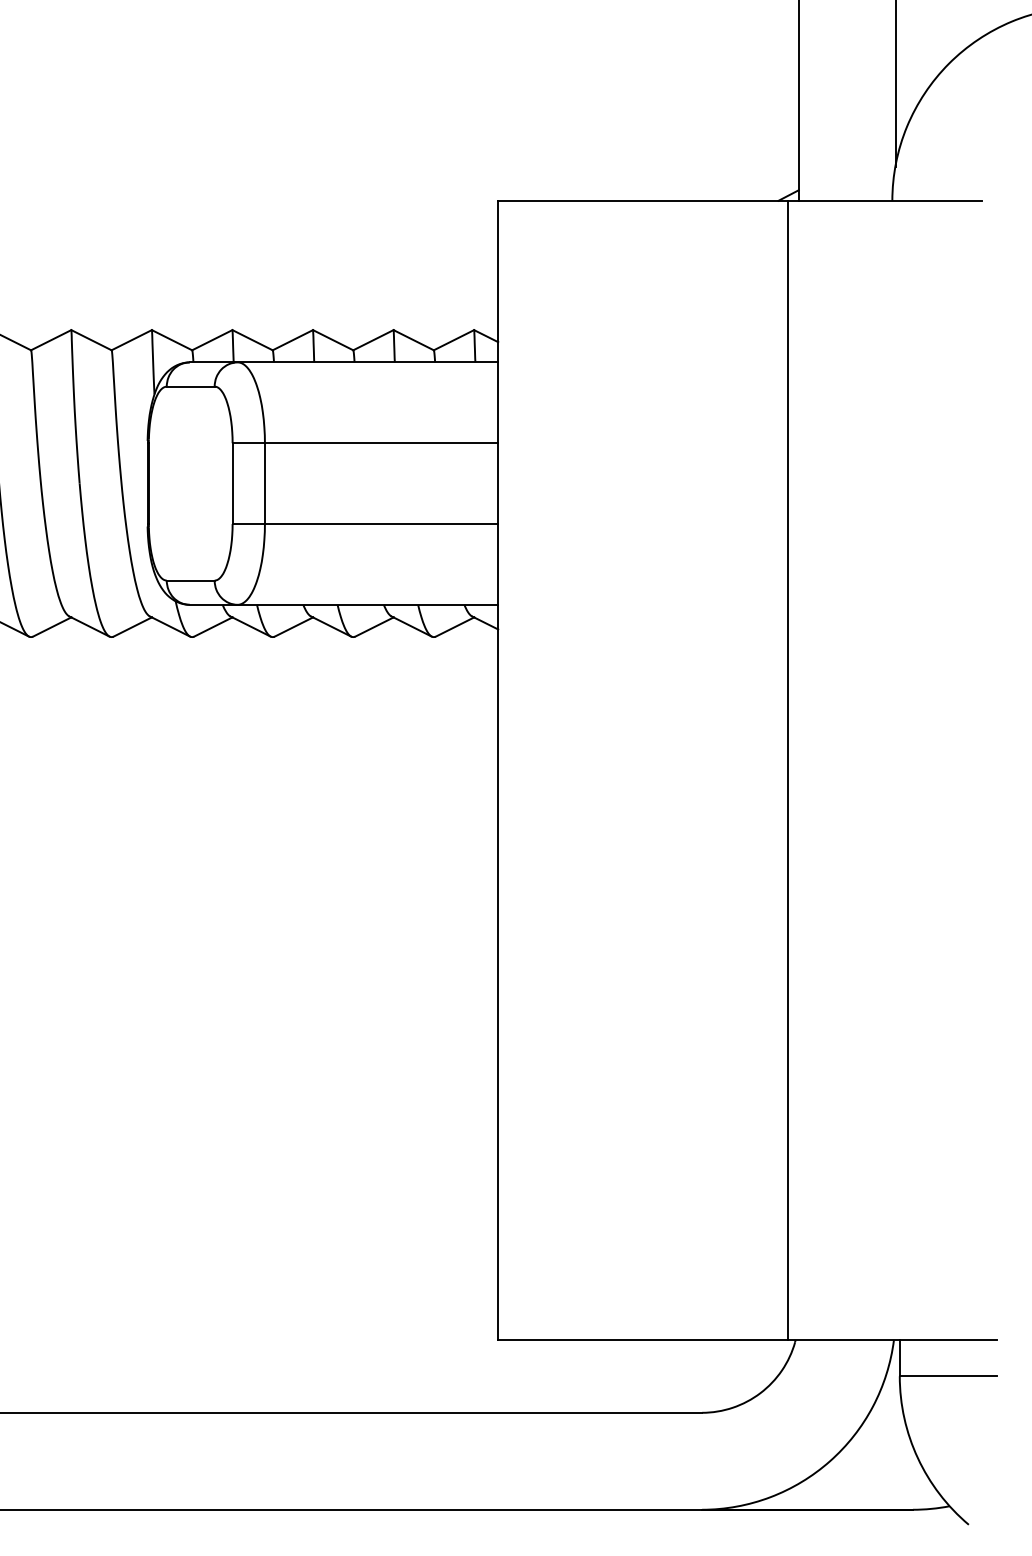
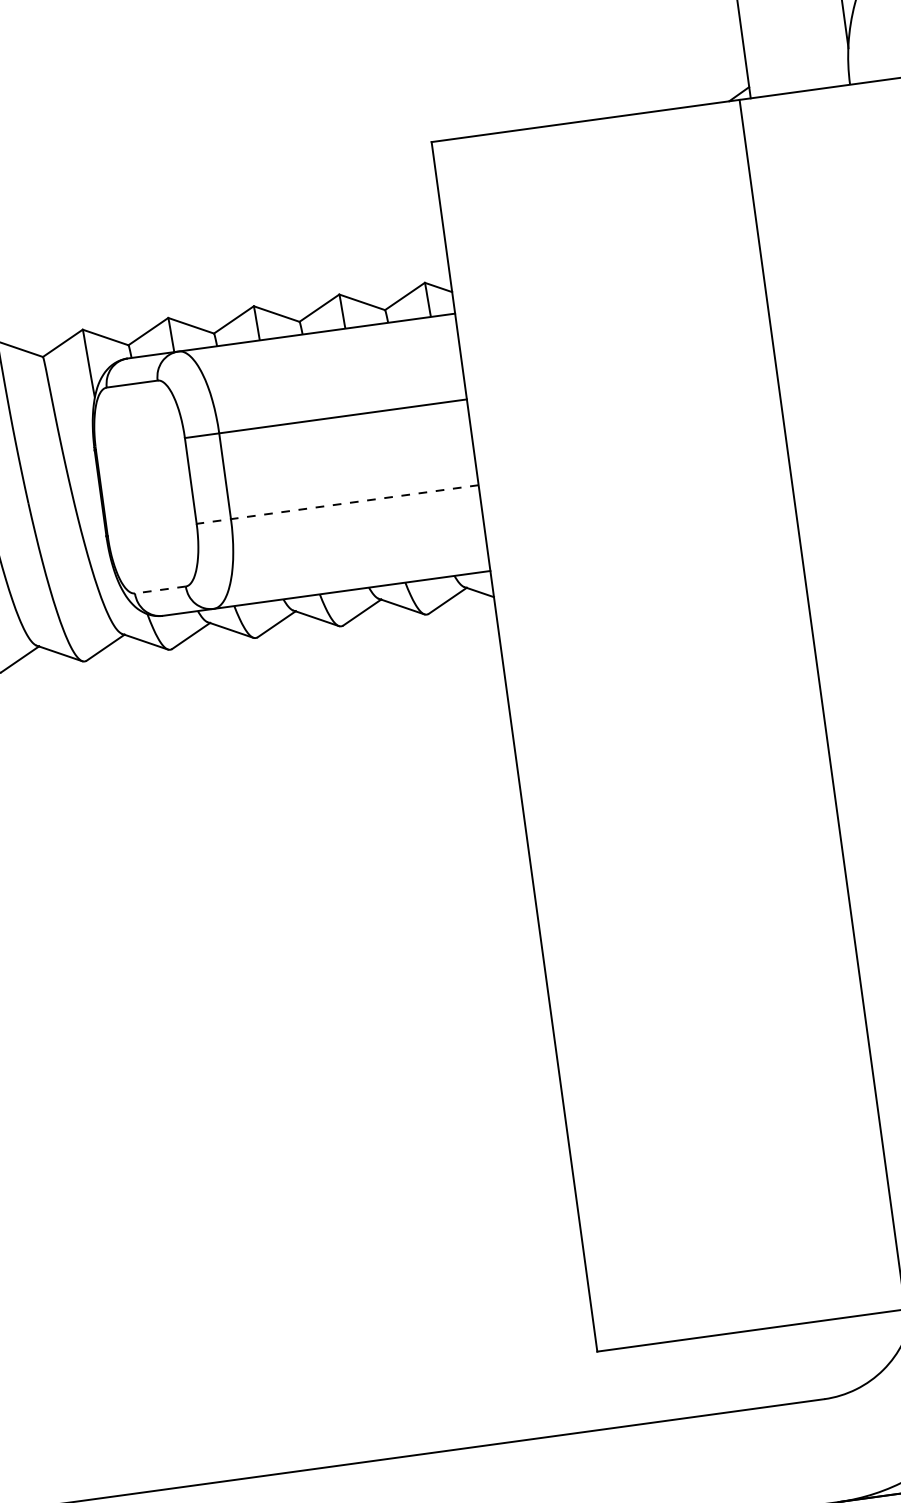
line: (365, 524) -> (337, 505), solid -> dashed
line: (190, 580) -> (160, 589), solid -> dashed

